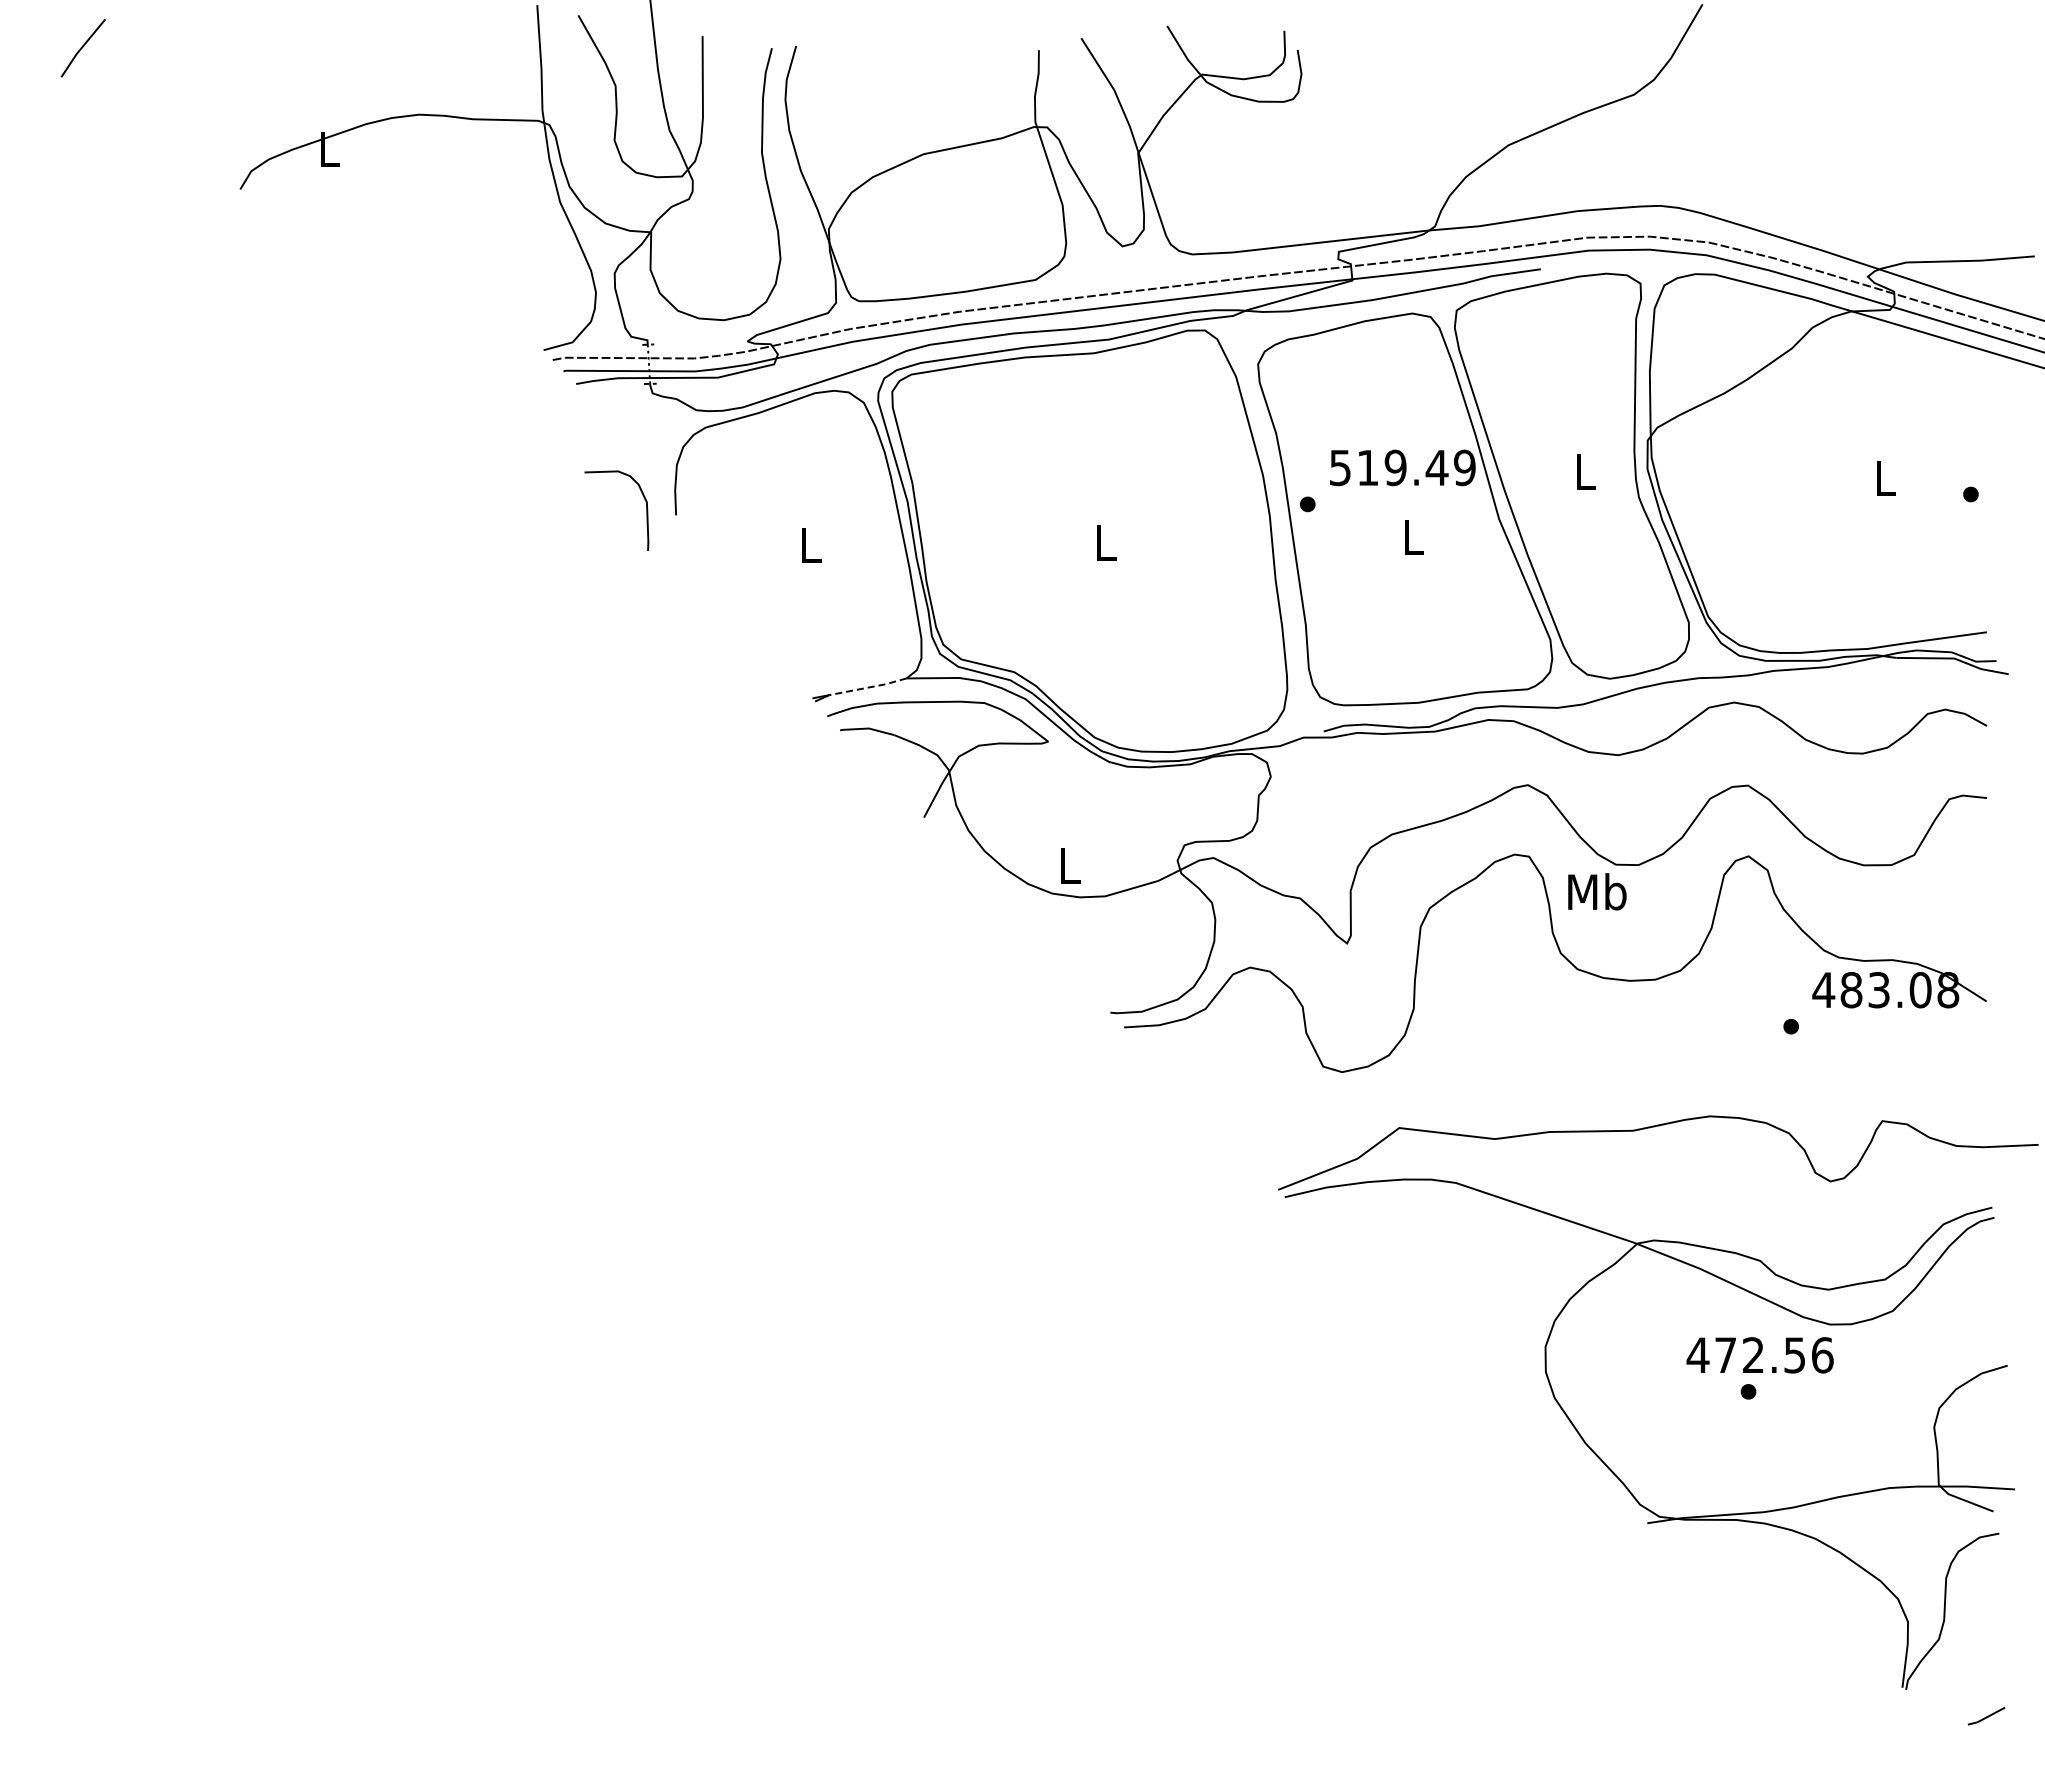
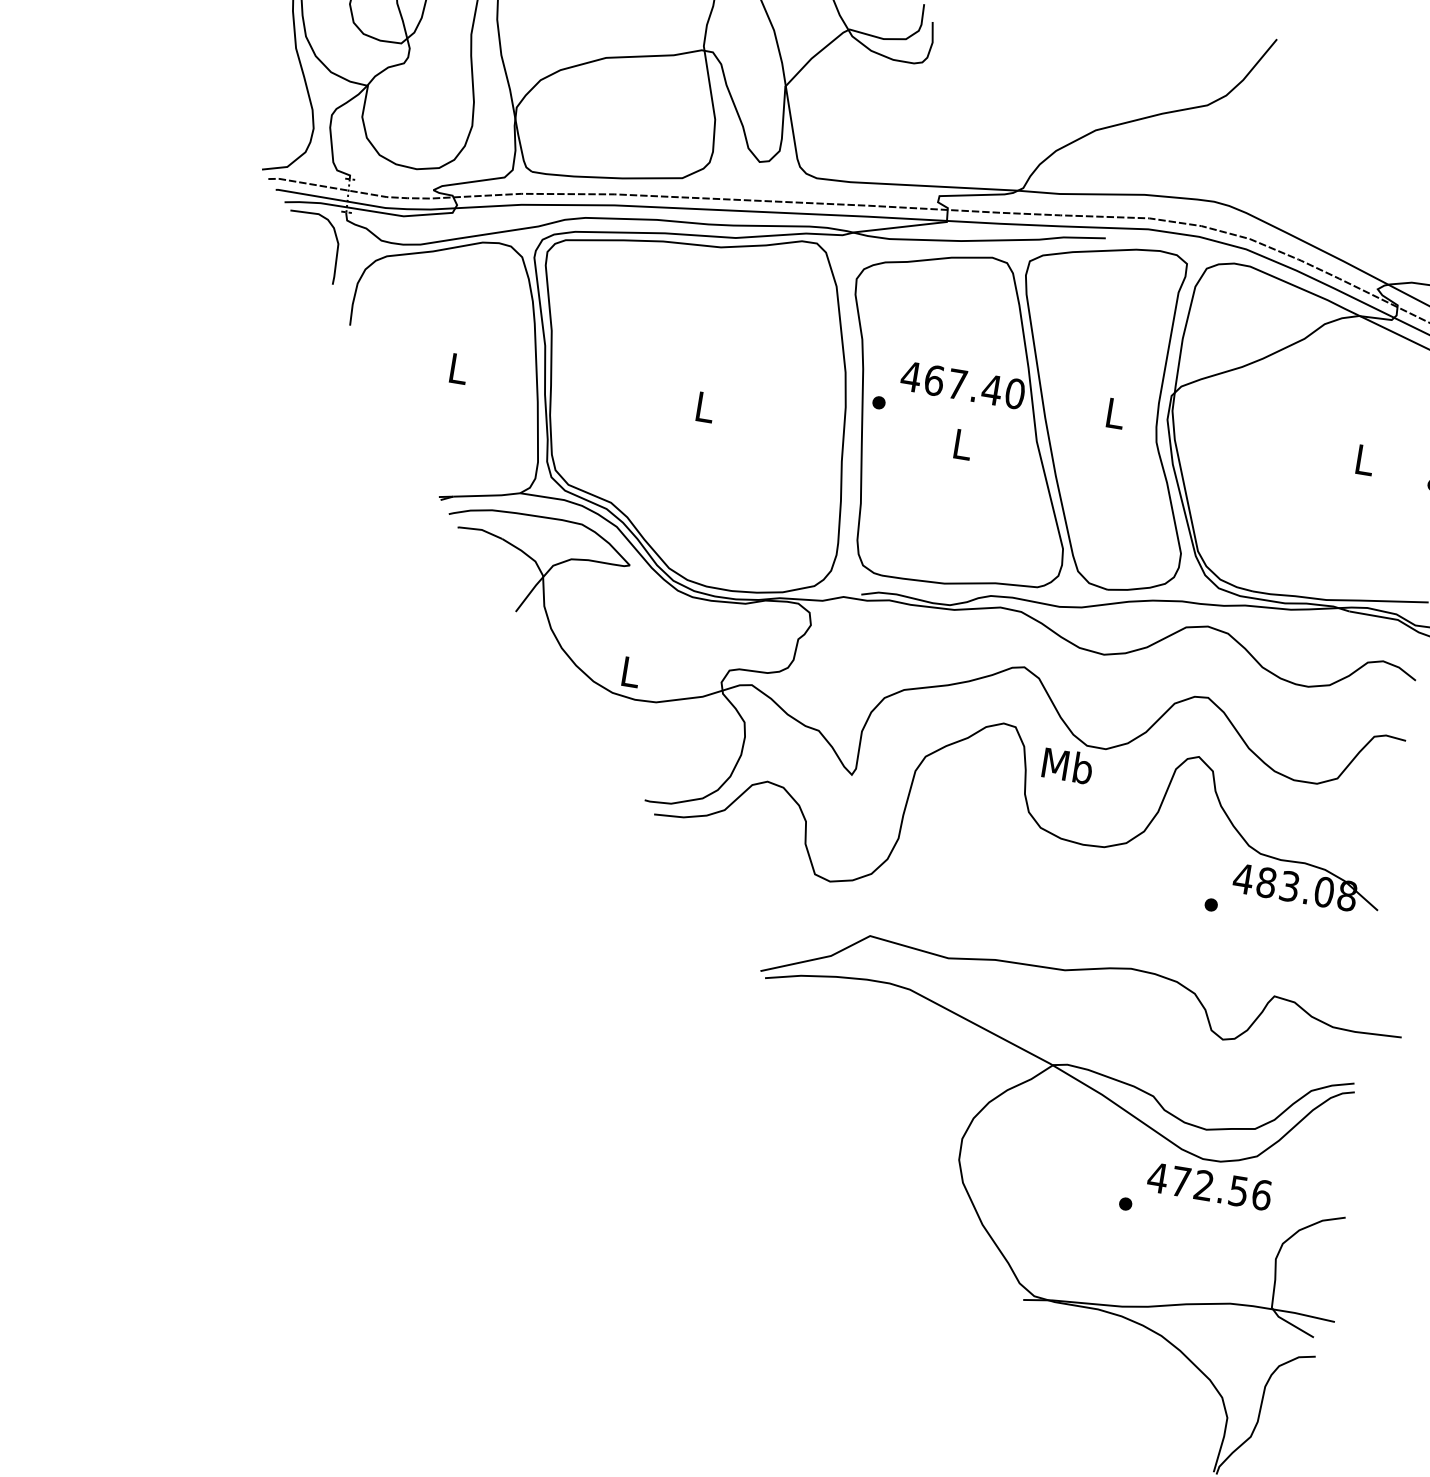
text: (1401, 467) -> (962, 384), 519.49 -> 467.40
curve: (643, 497) -> (336, 239), moved
line: (868, 687) -> (487, 495), dashed -> solid
text: (1759, 1355) -> (1209, 1186), moved

